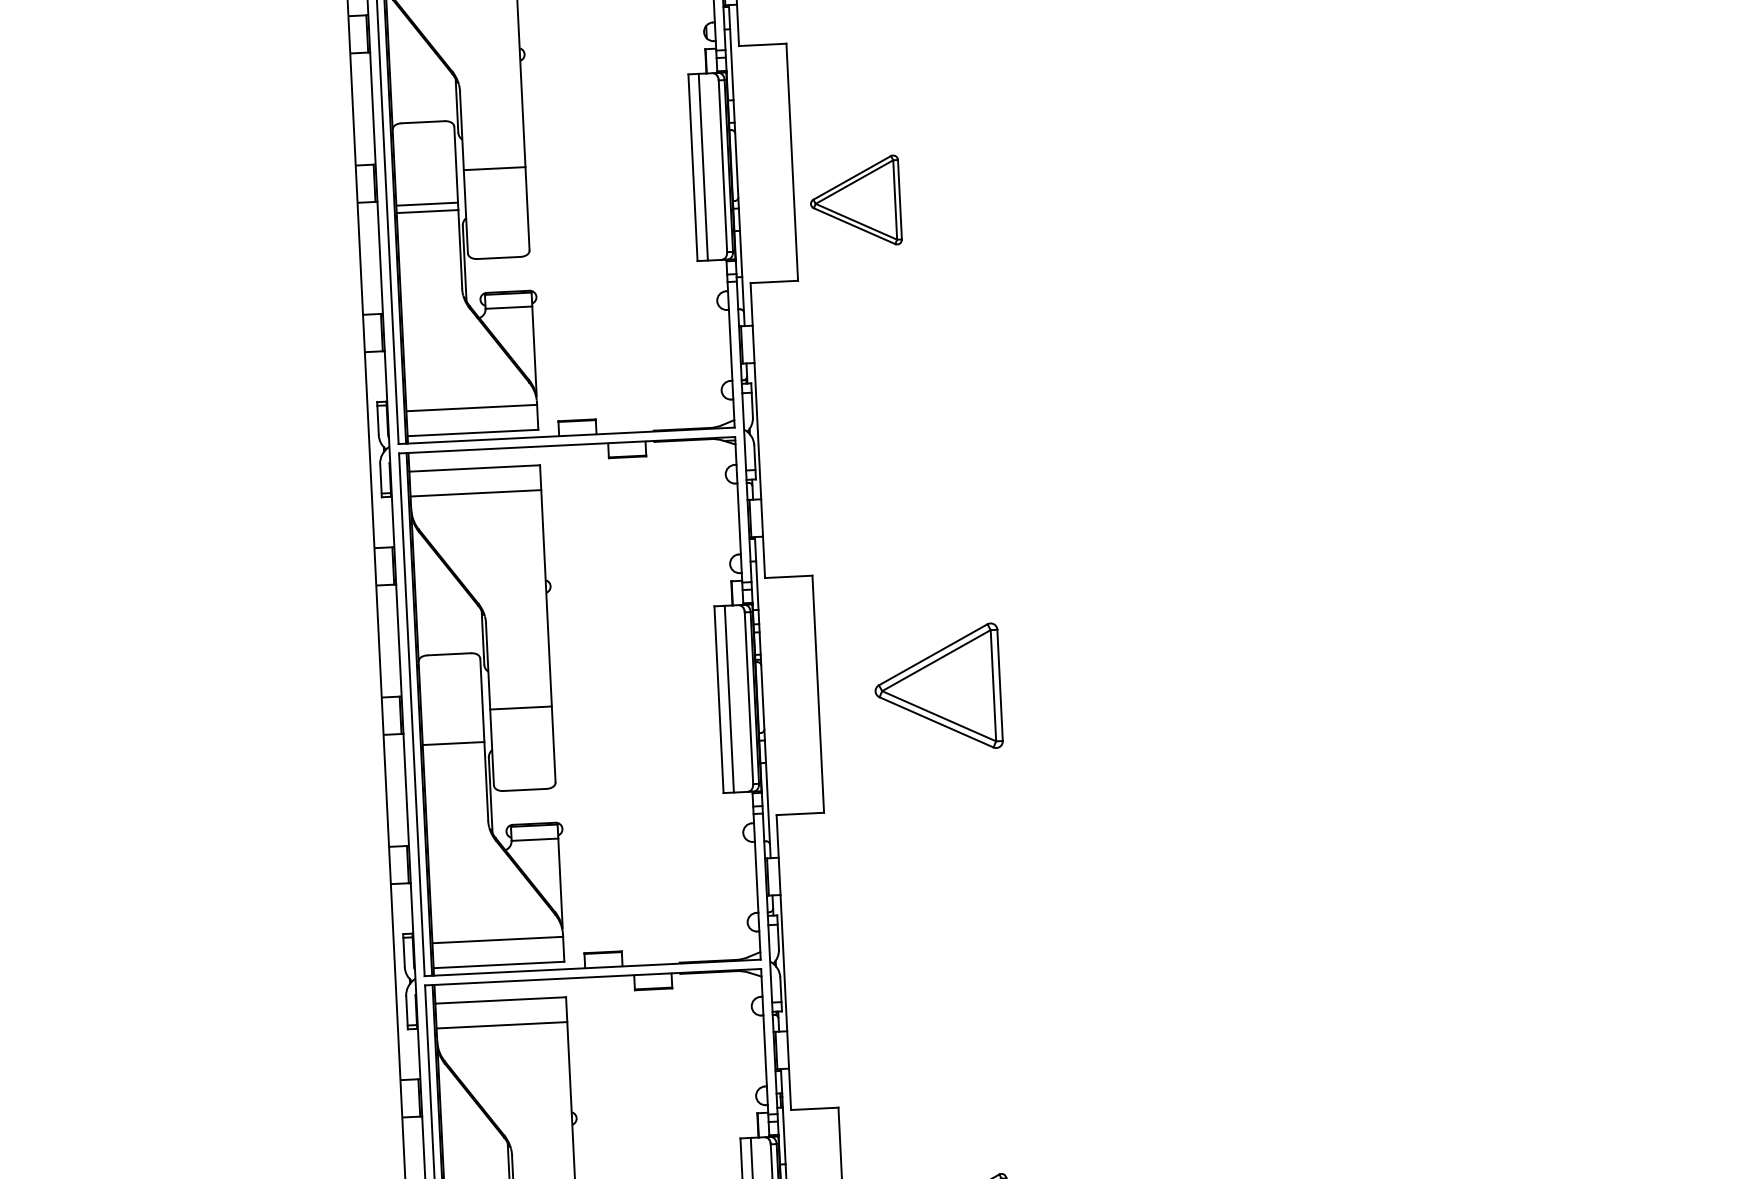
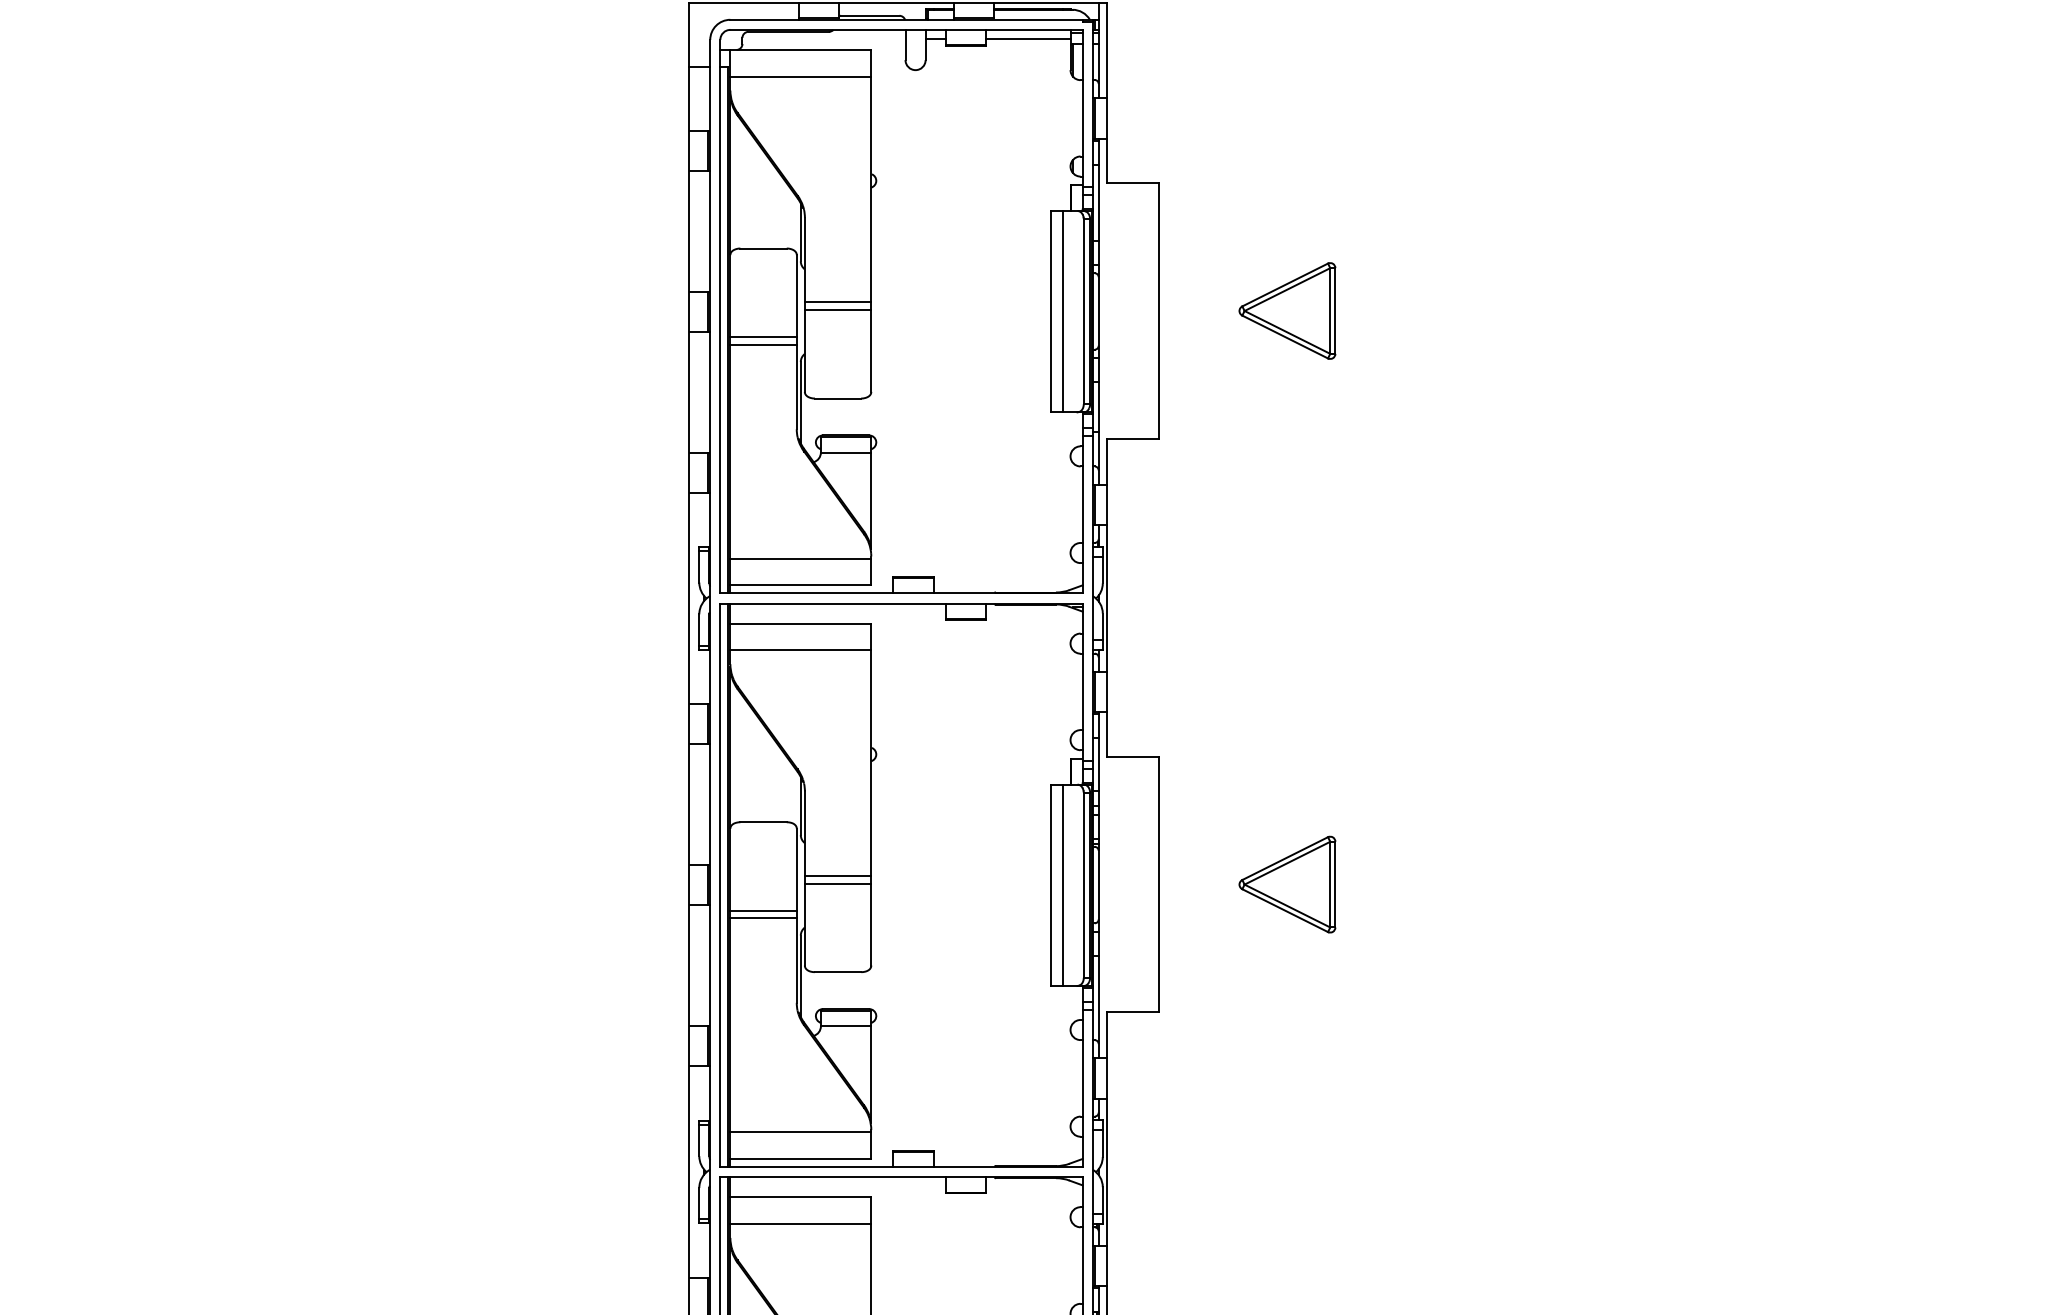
line: (494, 176) -> (837, 310), added
part: (855, 201) -> (1287, 310), moved
part: (937, 688) -> (1287, 884), size x0.71
line: (520, 700) -> (837, 875), added
line: (453, 736) -> (763, 910), added

